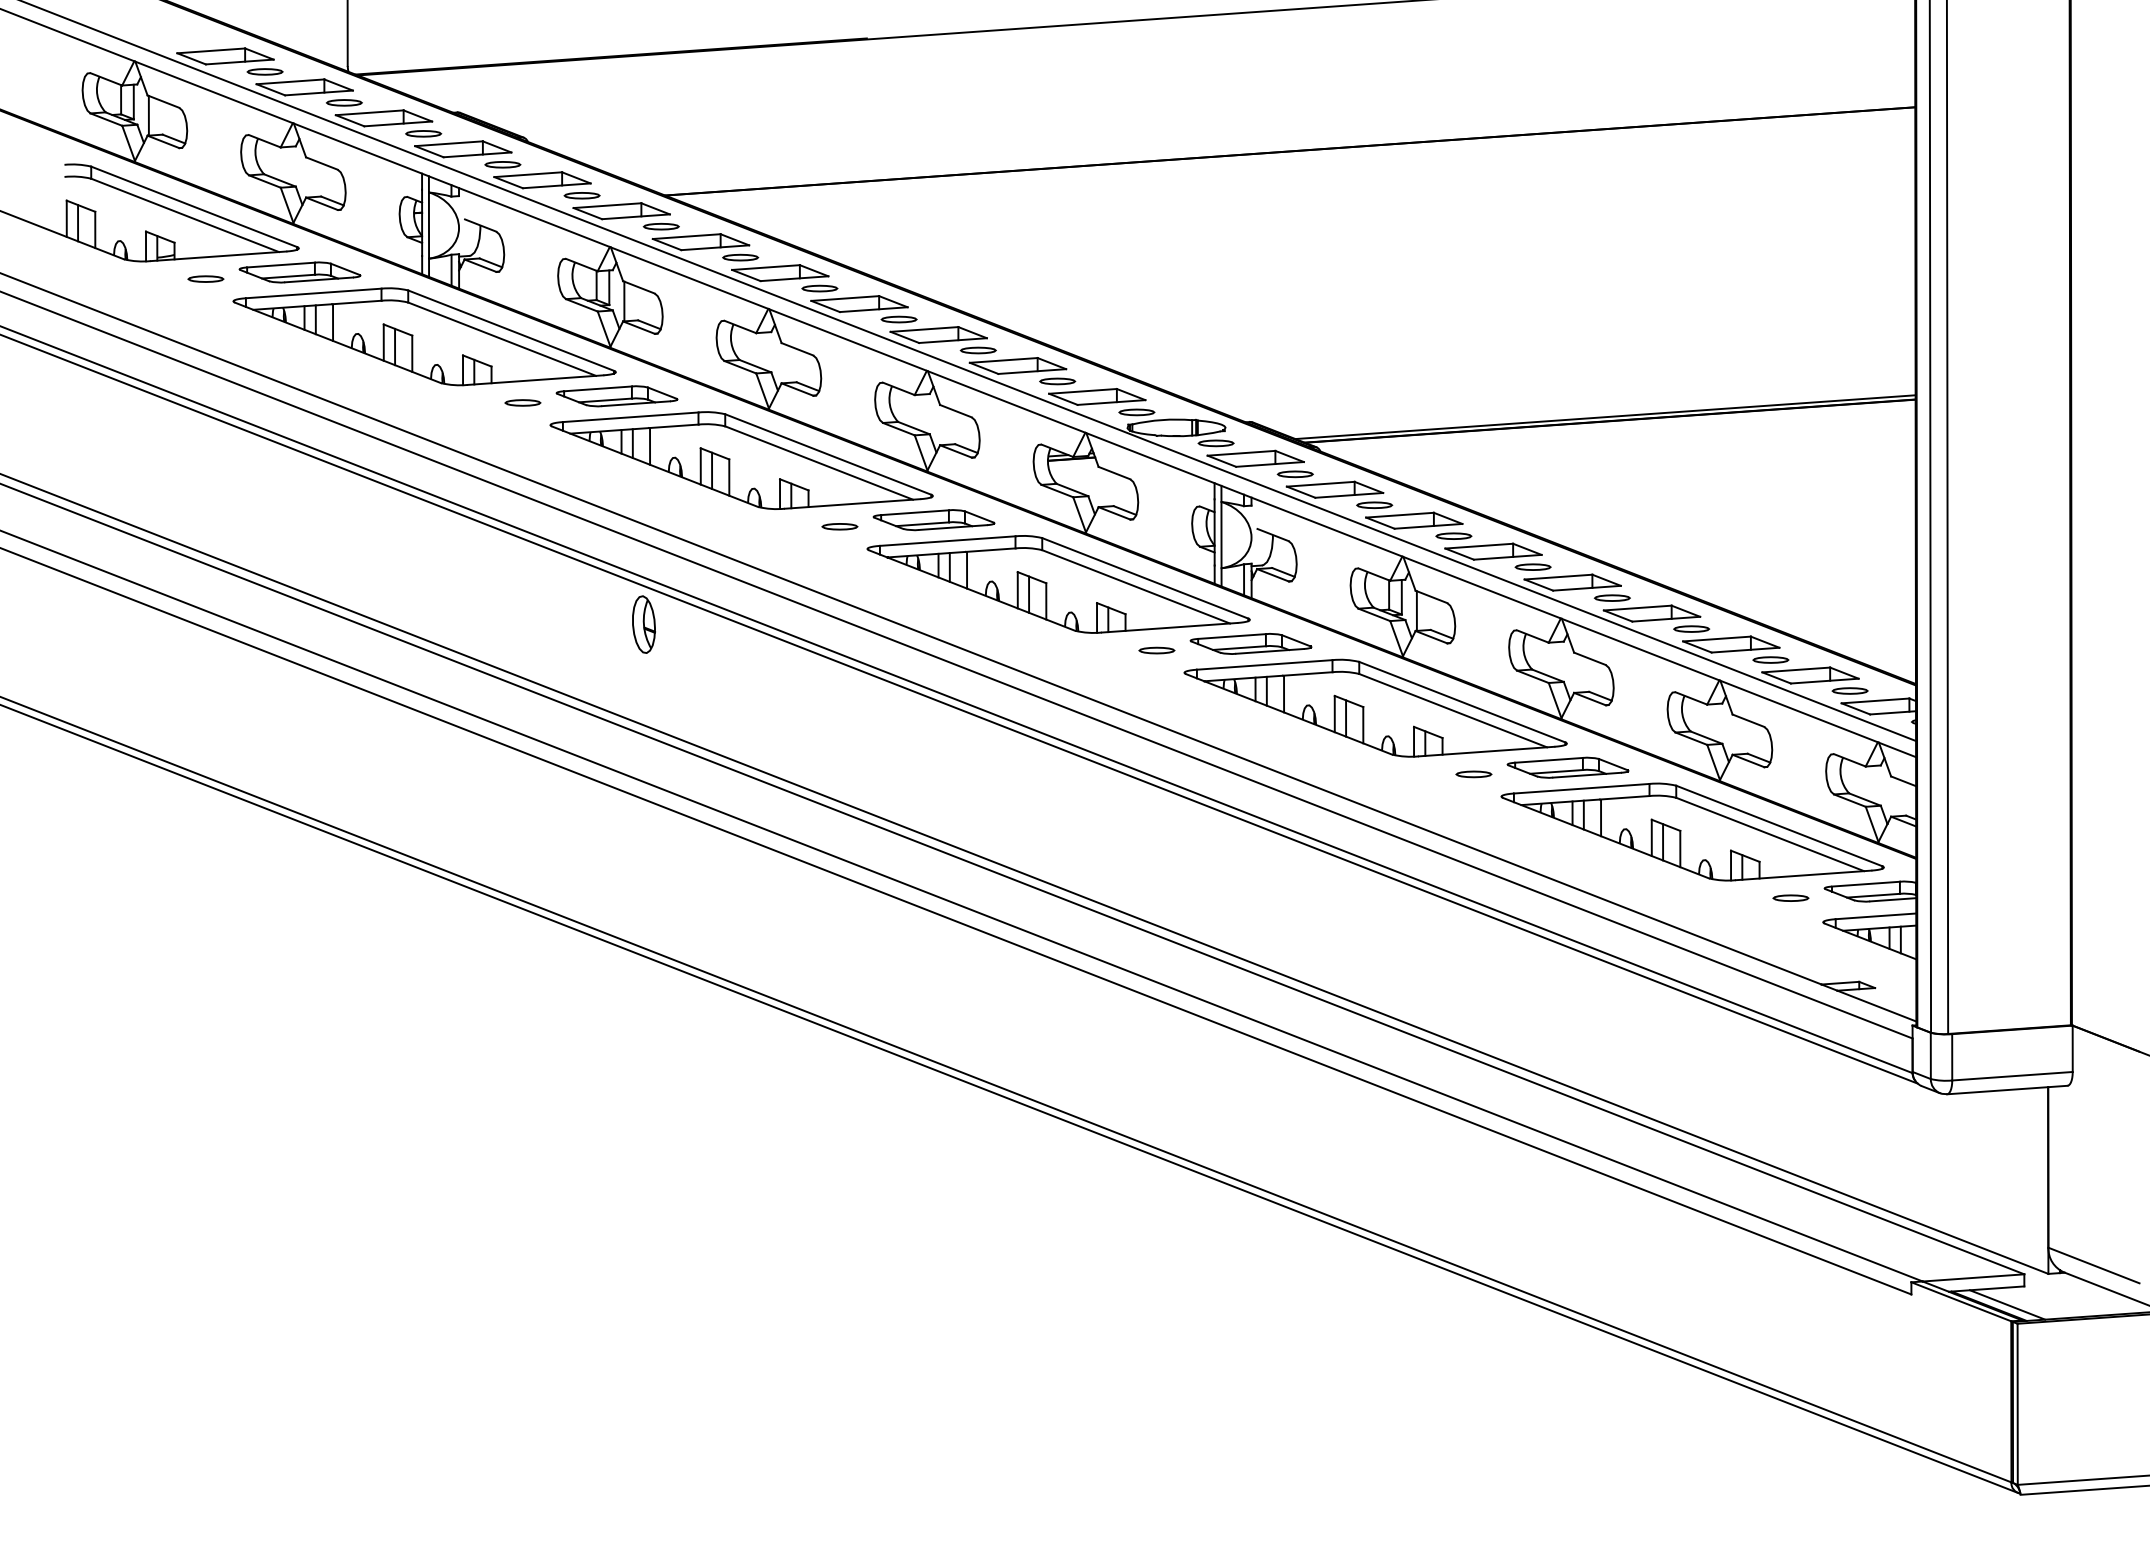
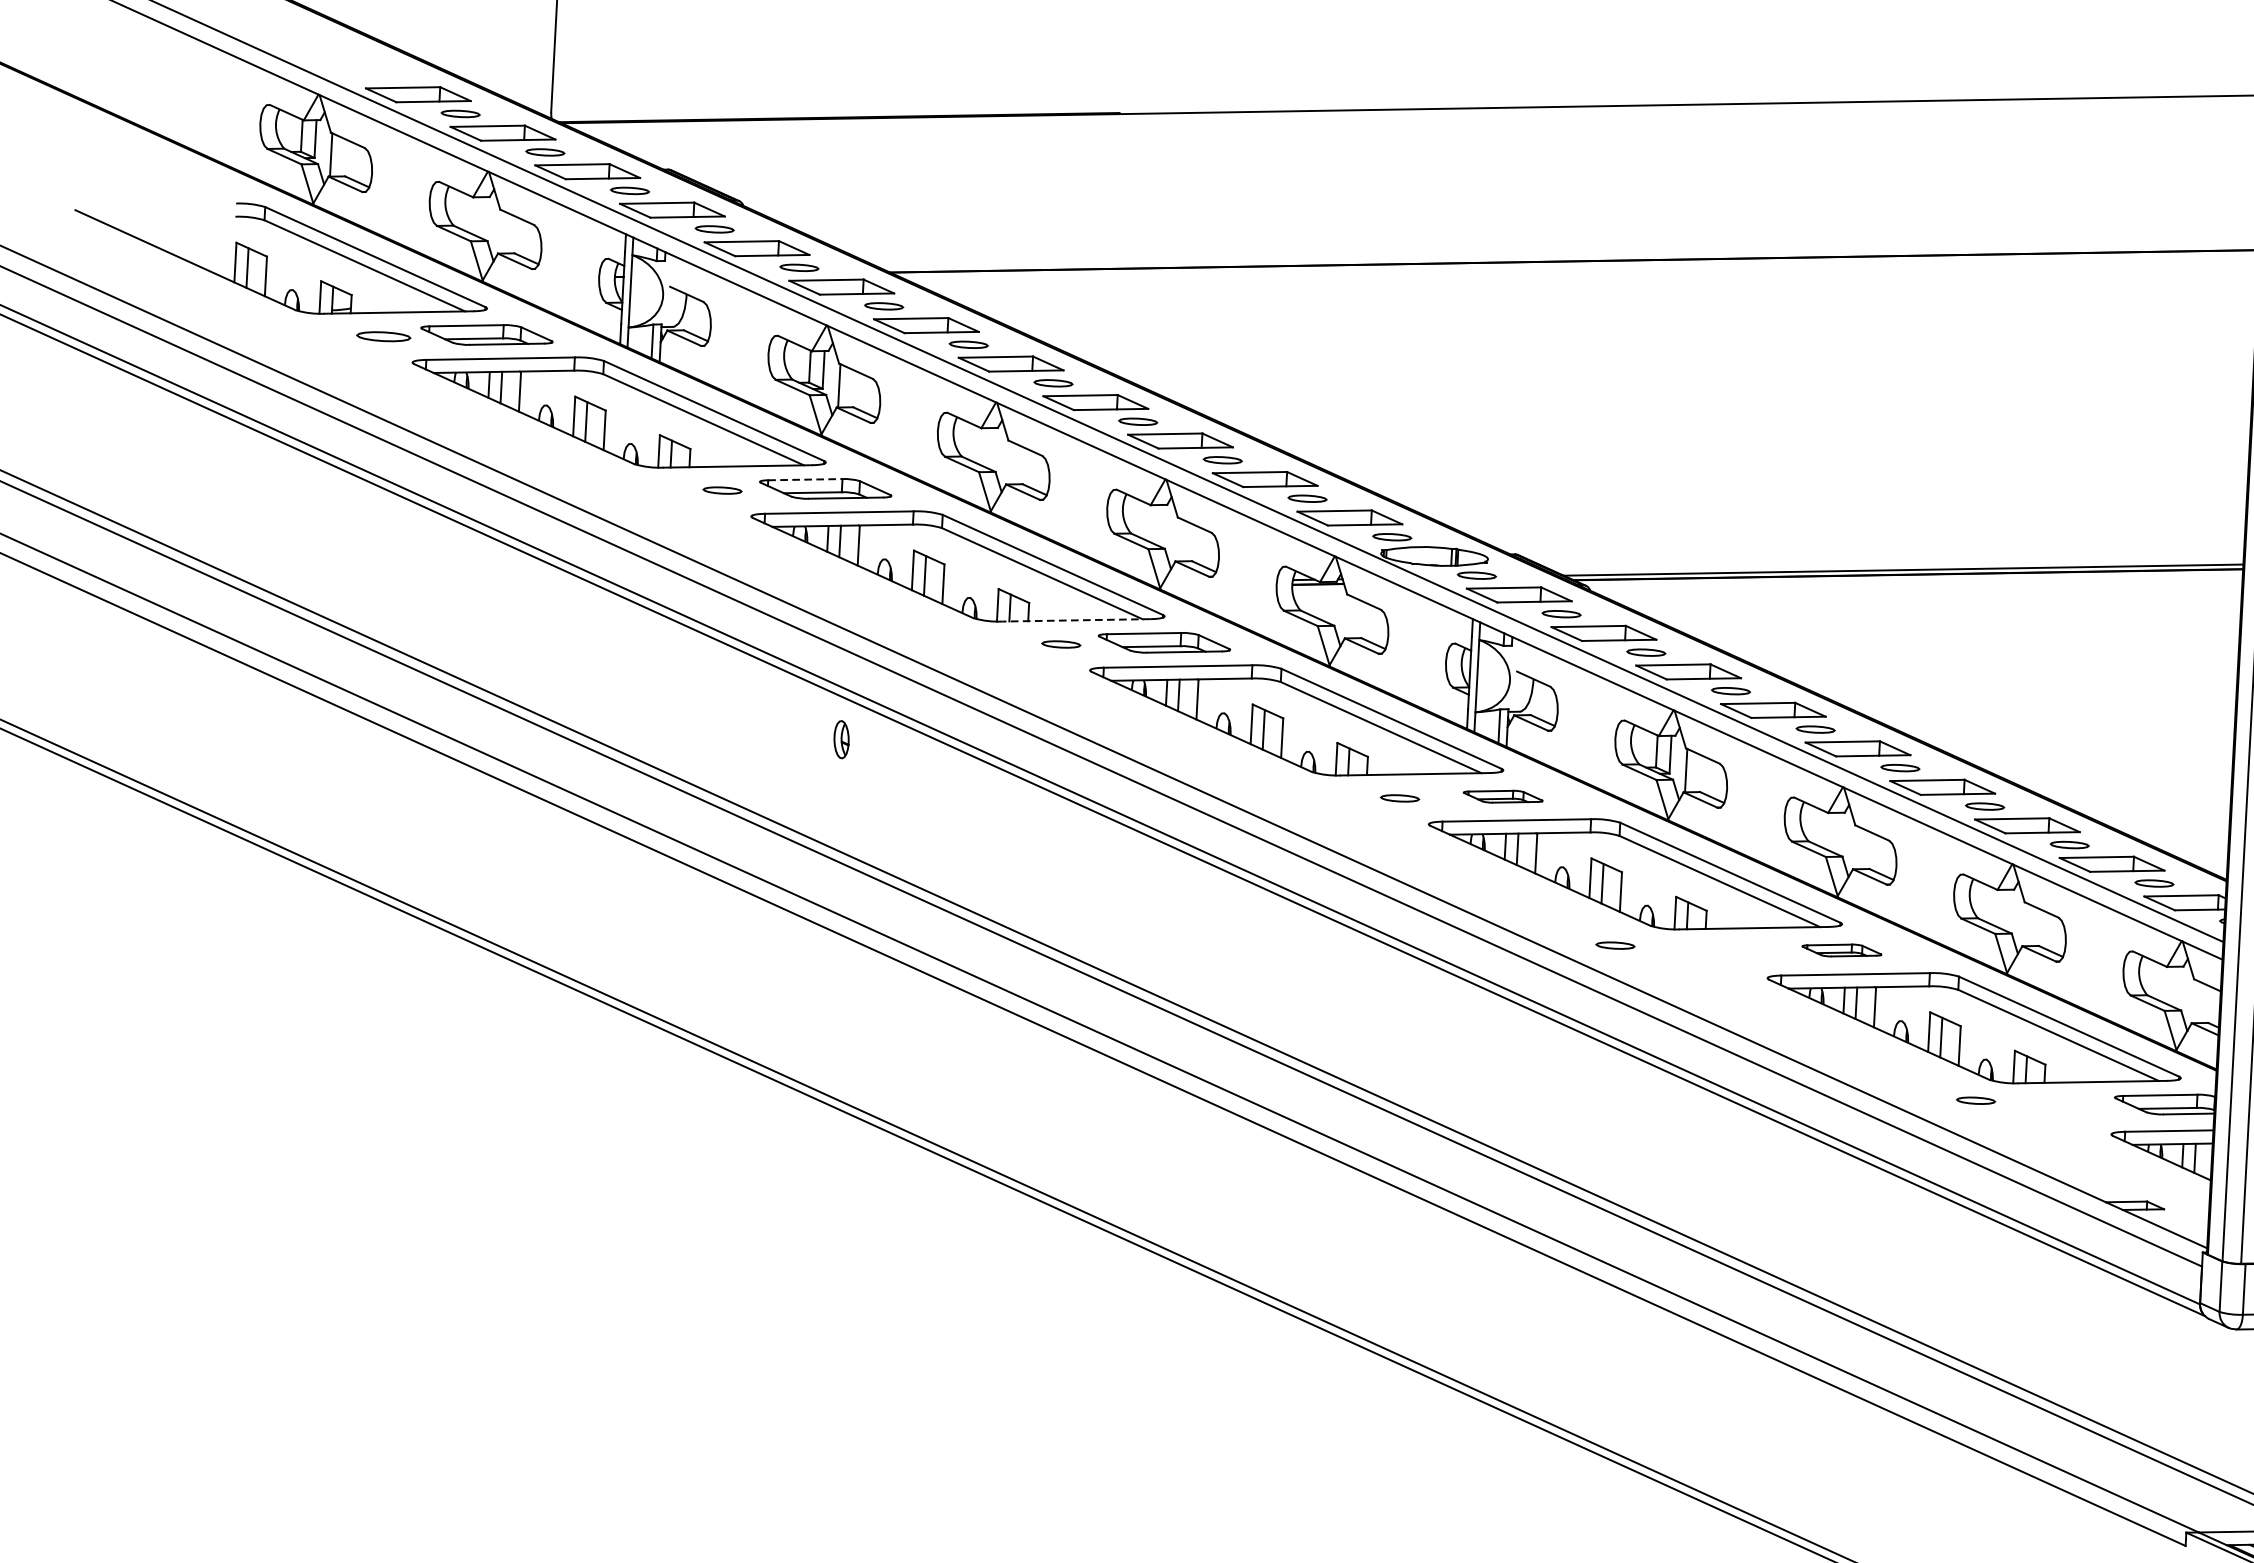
part: (205, 278) -> (383, 335), size x1.4
line: (598, 388) -> (805, 479), solid -> dashed
line: (852, 503) -> (1076, 619), solid -> dashed
part: (643, 624) -> (841, 739), size x0.6
part: (1250, 643) -> (1502, 796), size x0.6
part: (1567, 767) -> (1841, 950), size x0.6
part: (1473, 774) -> (1614, 945), moved
part: (1790, 897) -> (1975, 1099), moved

